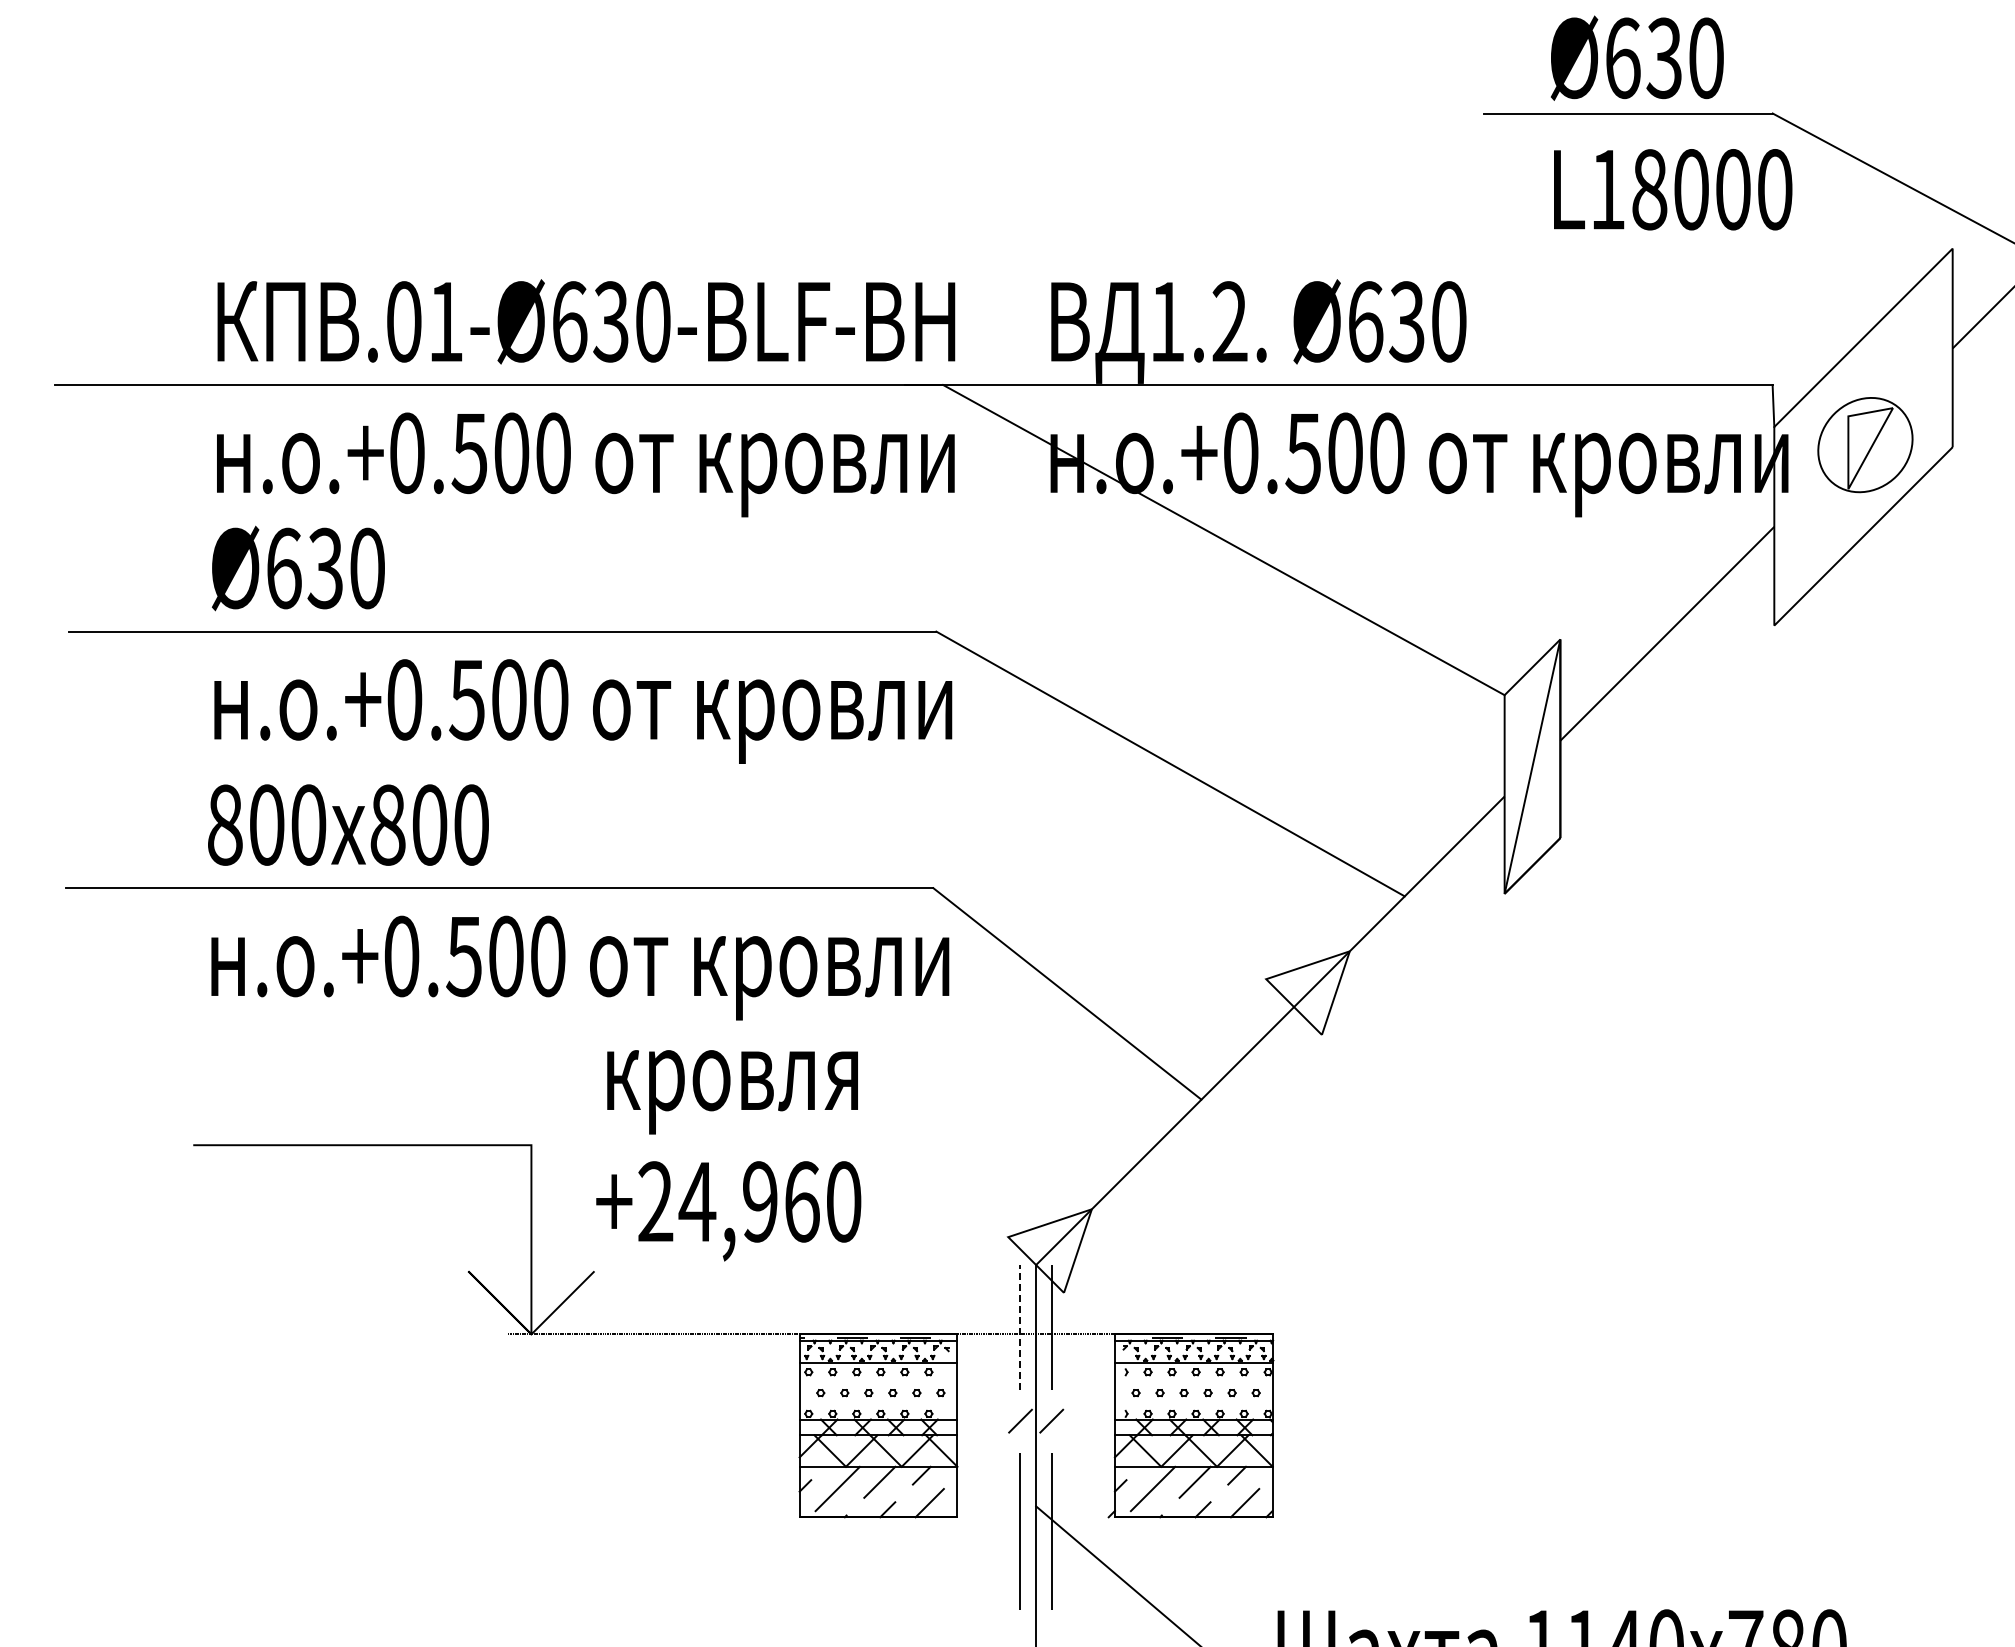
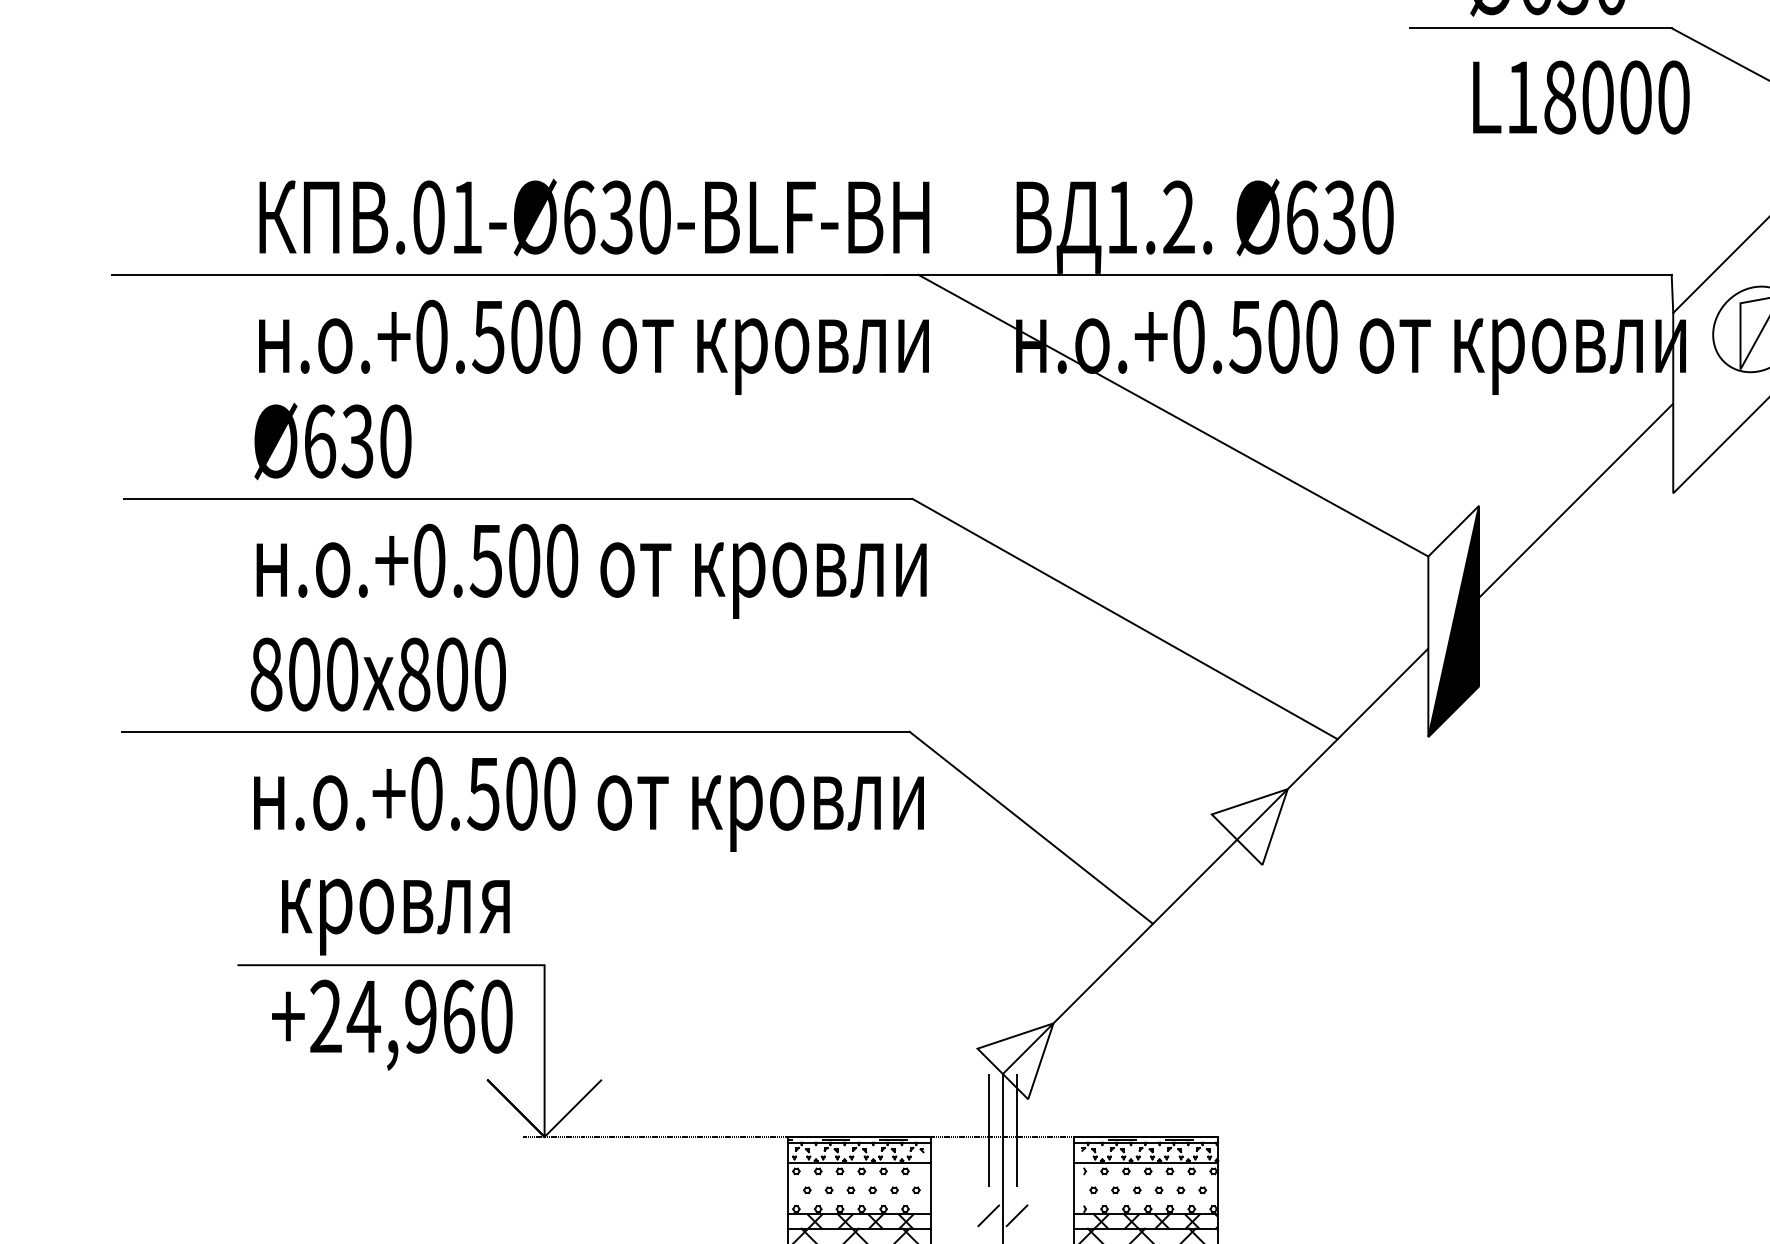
fill: (1532, 766) -> (1453, 621), added
text: (728, 1155) -> (392, 974), moved
line: (1020, 1326) -> (988, 1129), dashed -> solid

